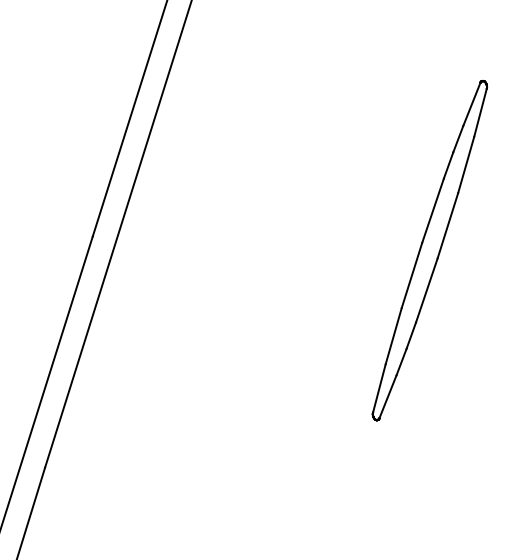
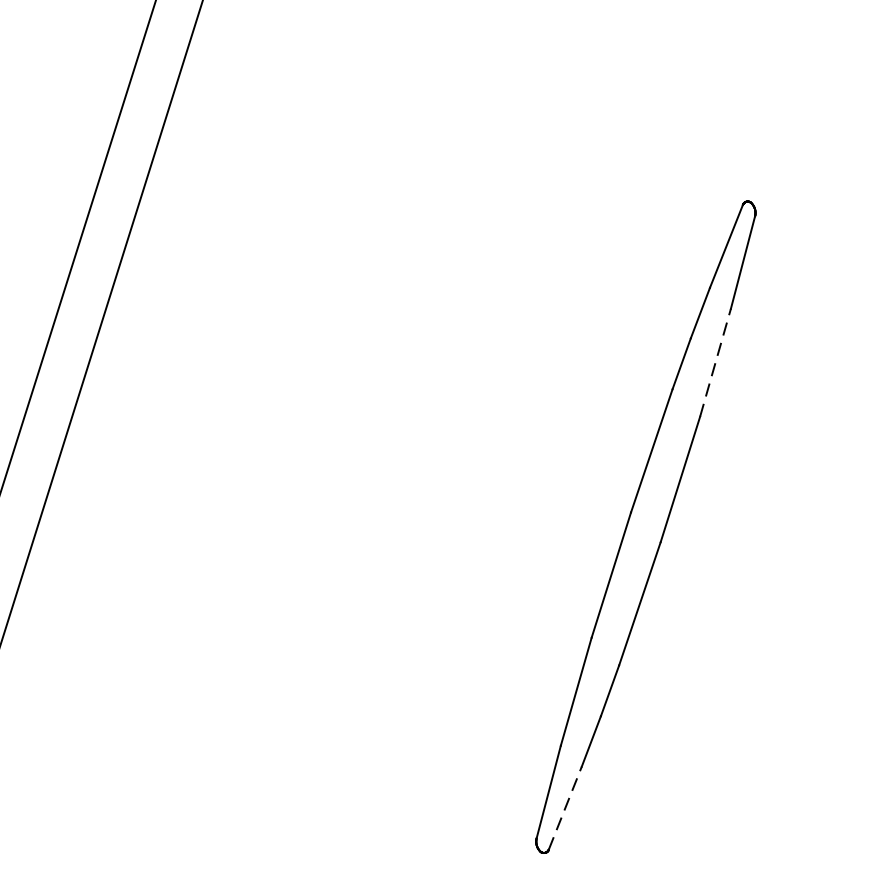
line: (466, 164) -> (716, 361), solid -> dashed
line: (388, 396) -> (566, 807), solid -> dashed

